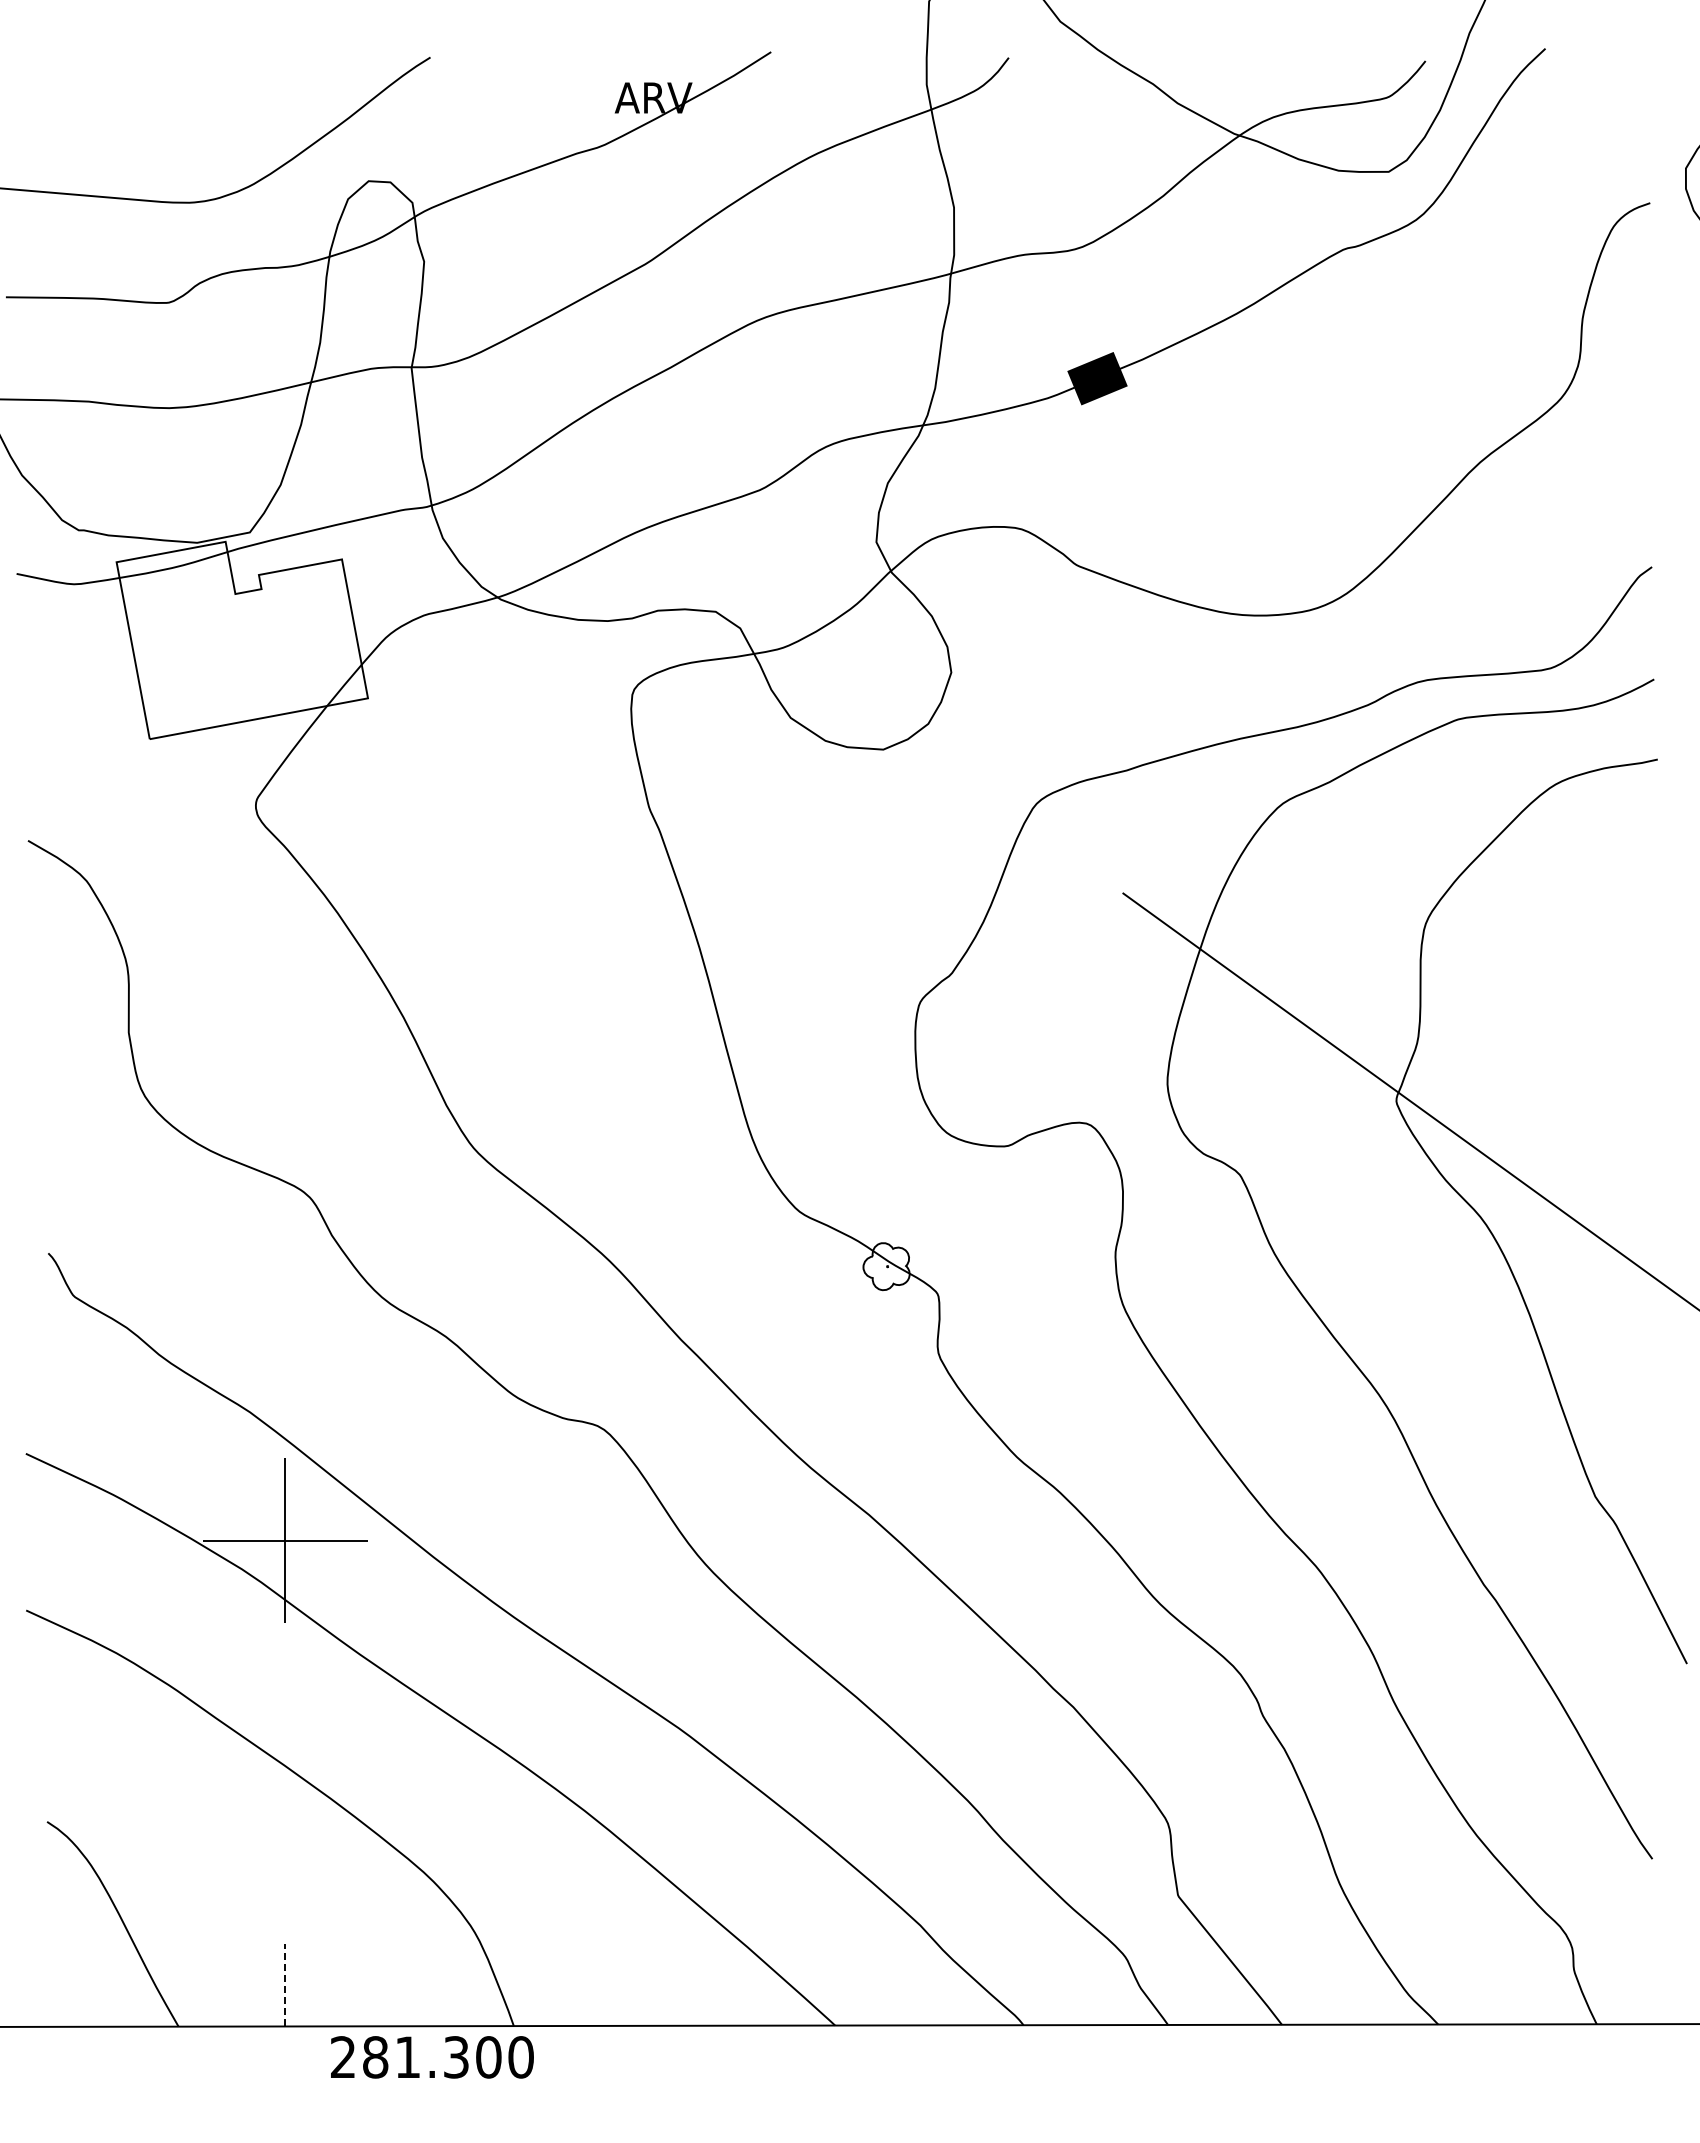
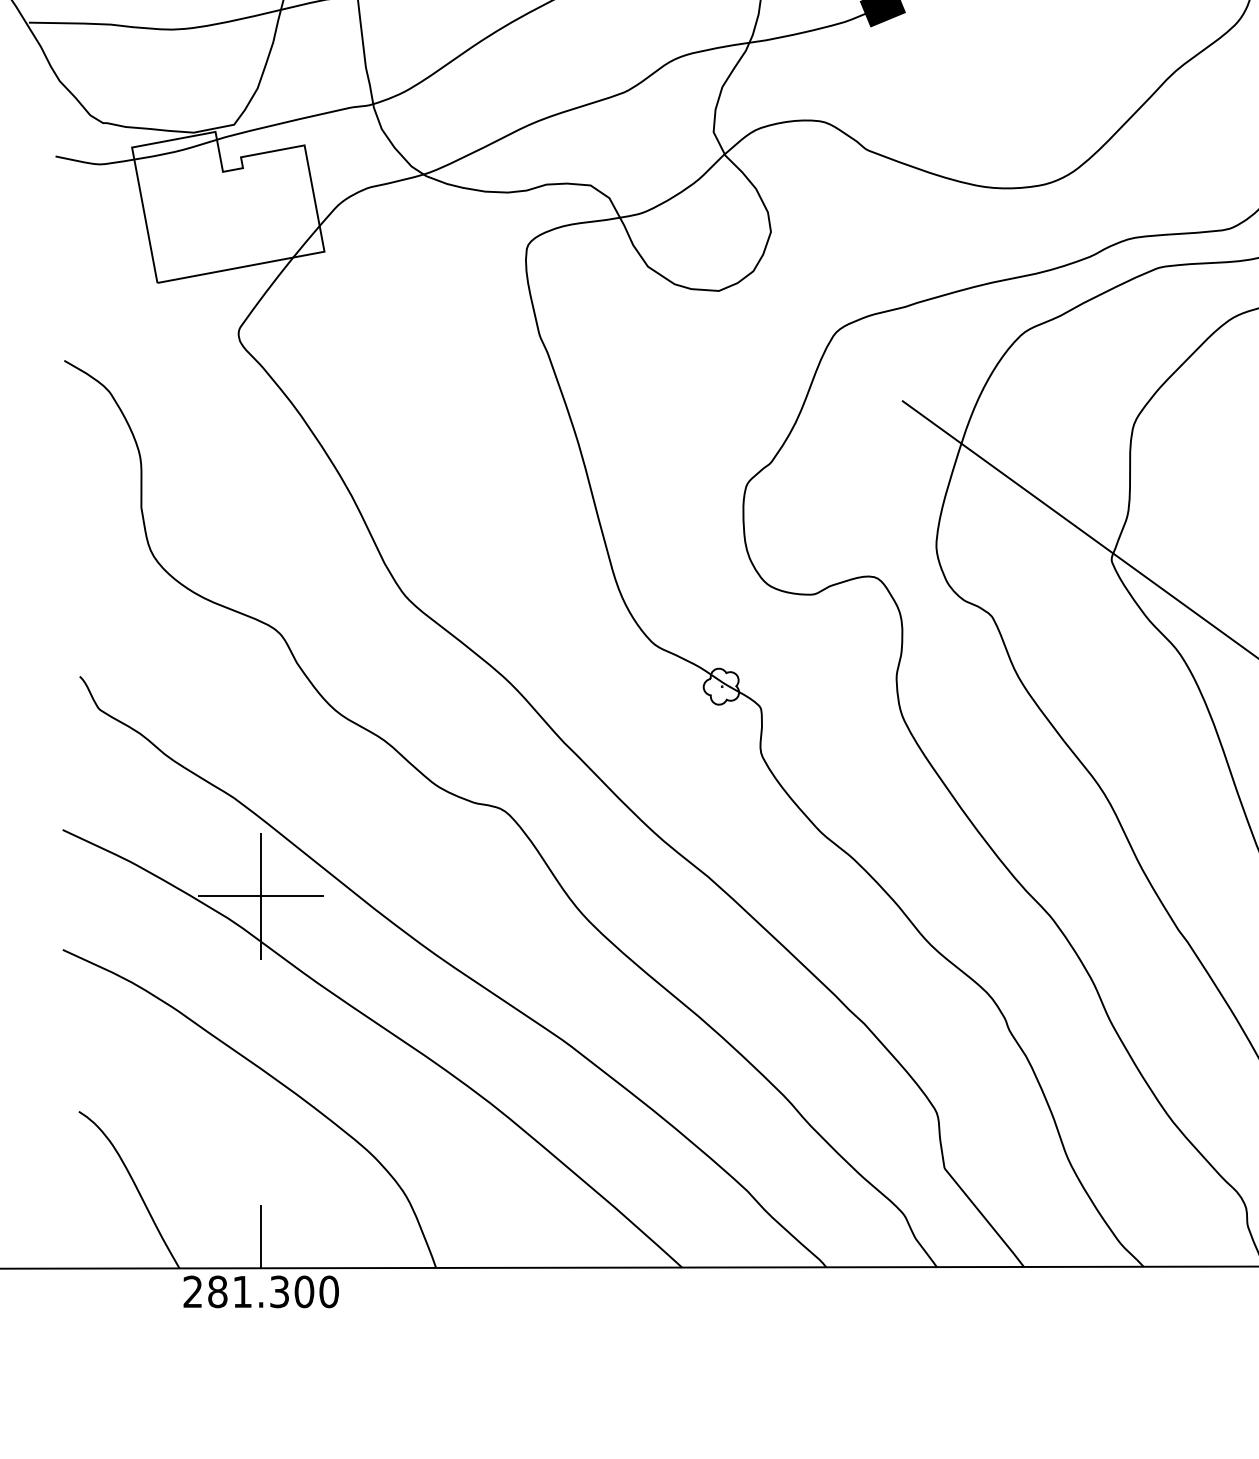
line: (285, 1984) -> (261, 1236), dashed -> solid
text: (432, 2057) -> (261, 1292), moved

